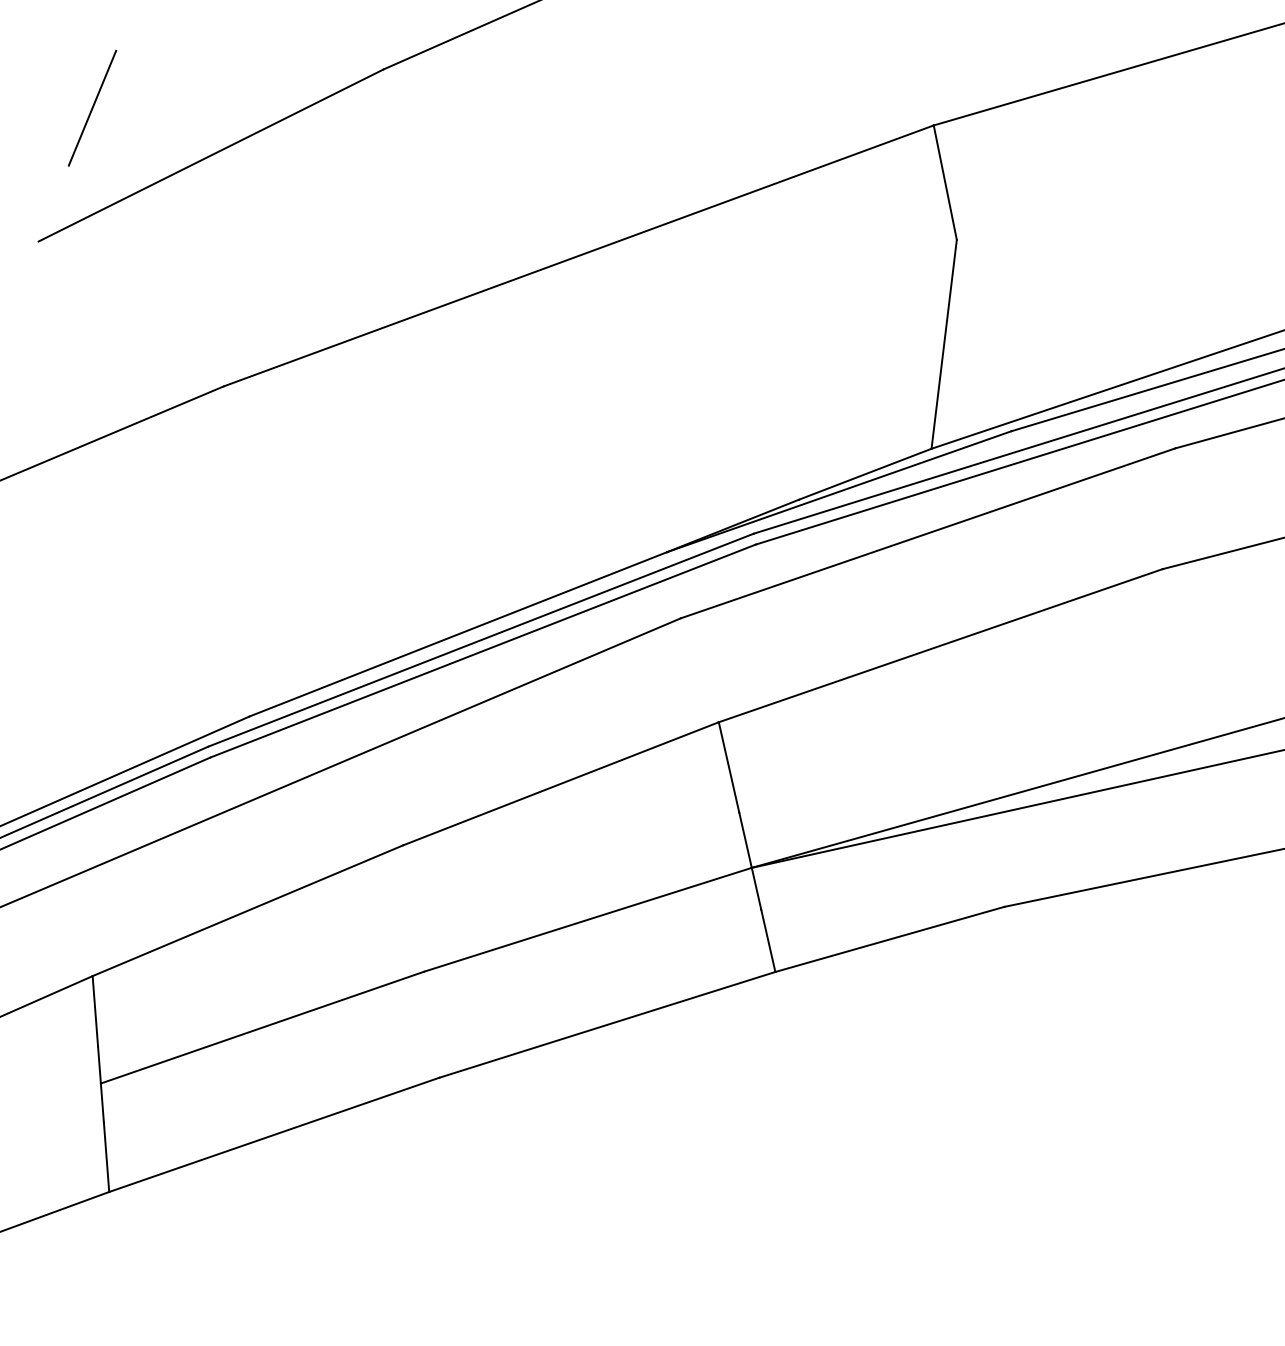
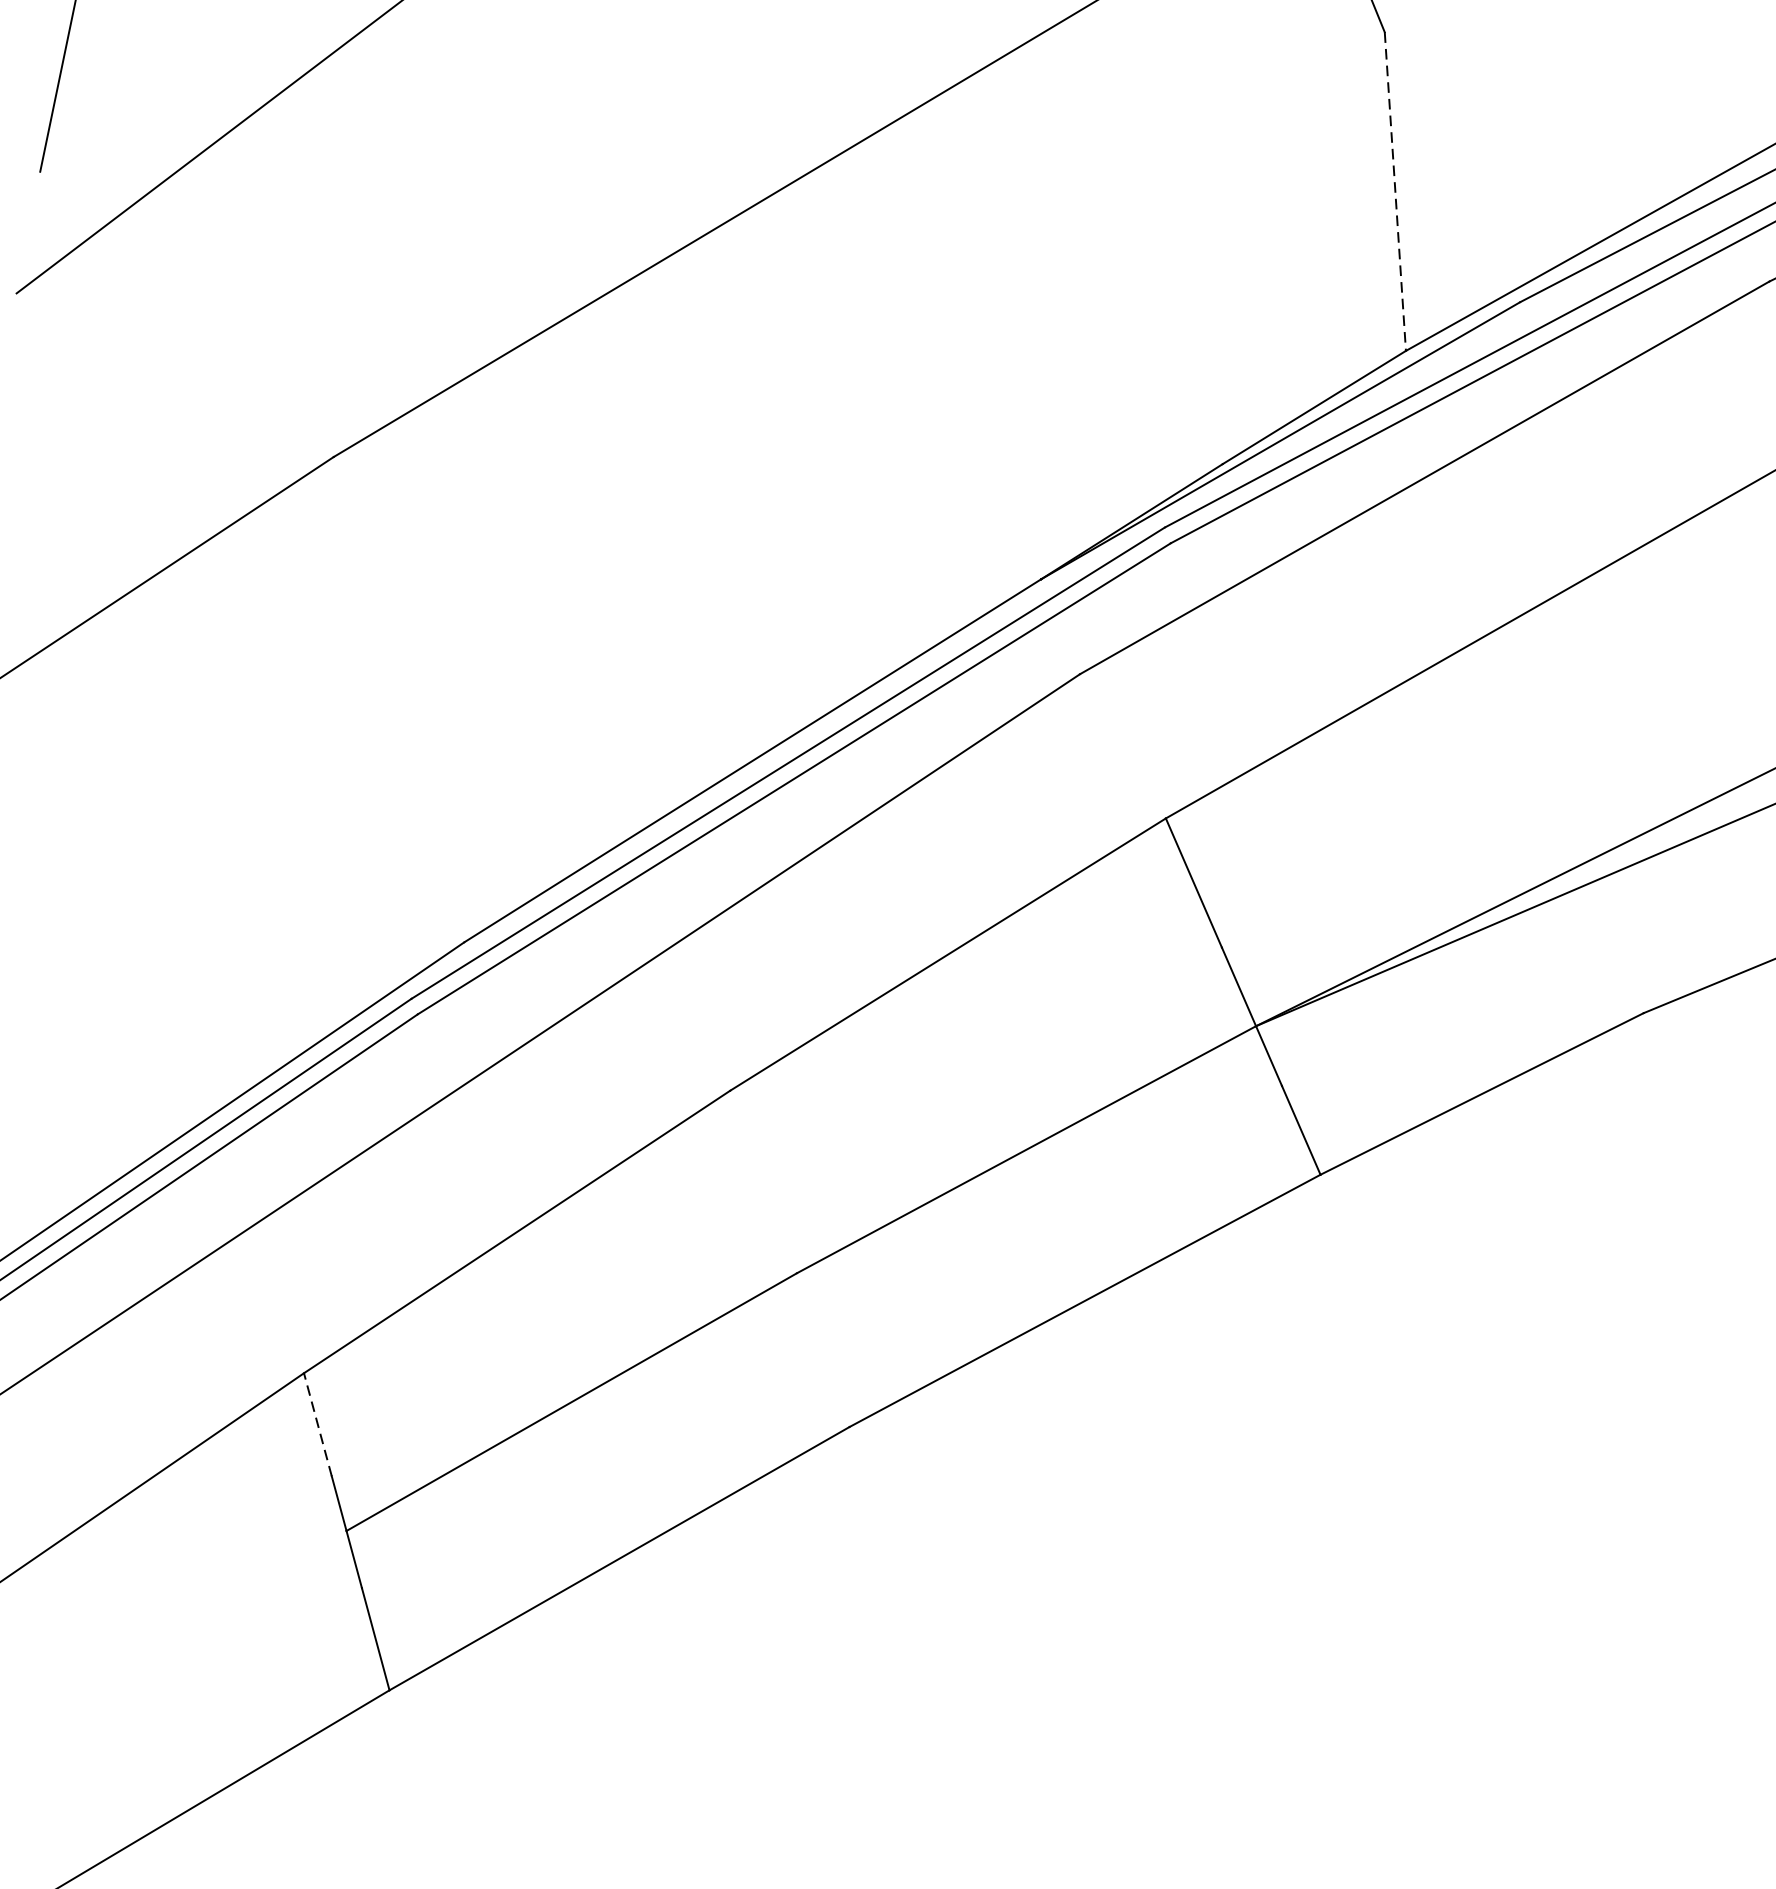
line: (944, 344) -> (1395, 191), solid -> dashed
line: (95, 1010) -> (317, 1423), solid -> dashed

